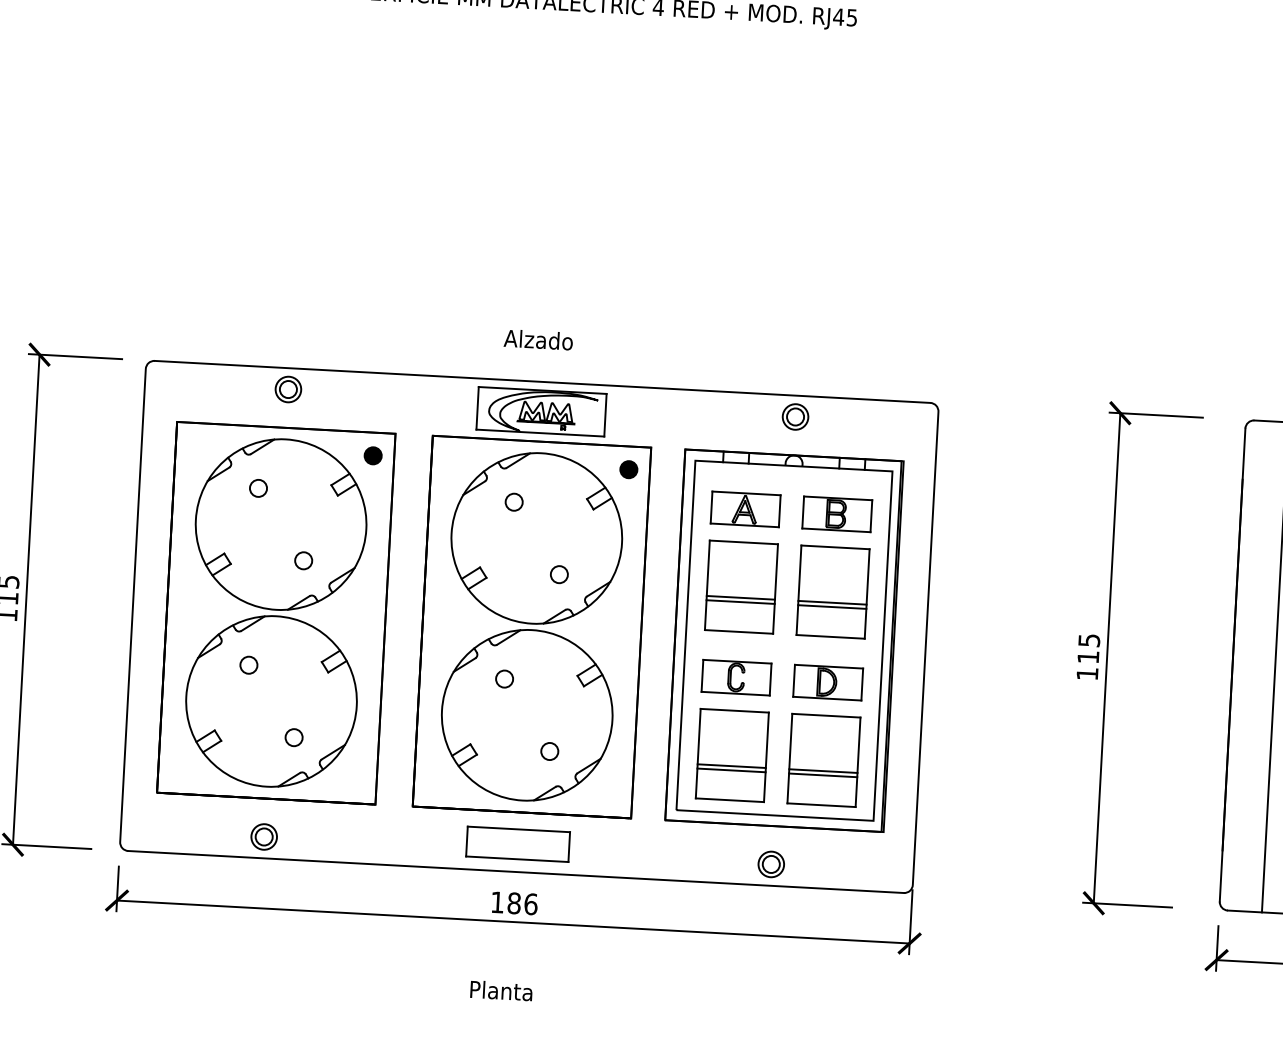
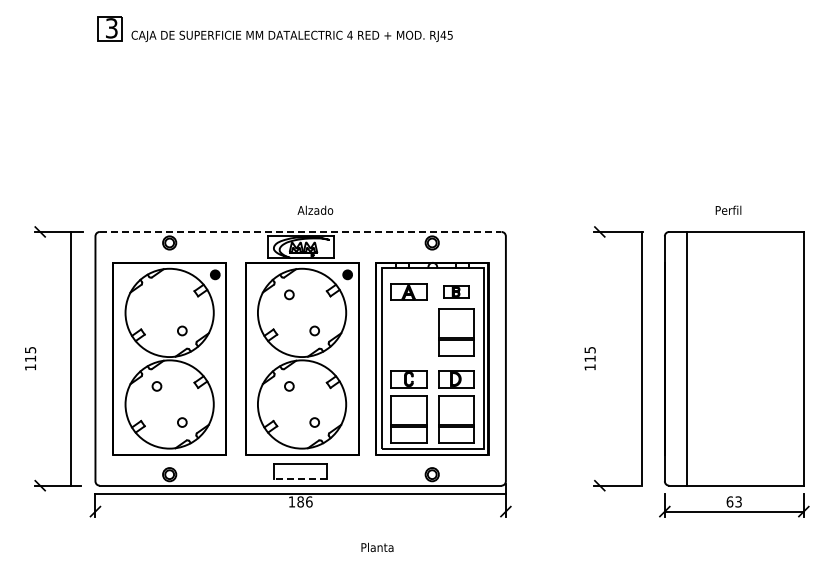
text: (538, 338) -> (315, 209), moved
line: (542, 381) -> (300, 231), solid -> dashed
circle: (257, 487) -> (156, 294), removed
part: (837, 513) -> (456, 291), size x0.7
part: (740, 587) -> (408, 332), removed
line: (26, 599) -> (71, 358), moved
line: (1106, 657) -> (641, 358), moved
line: (516, 860) -> (300, 479), solid -> dashed
line: (513, 921) -> (300, 493), moved
text: (501, 990) -> (377, 547), moved

